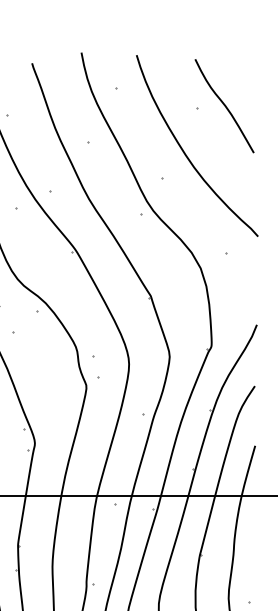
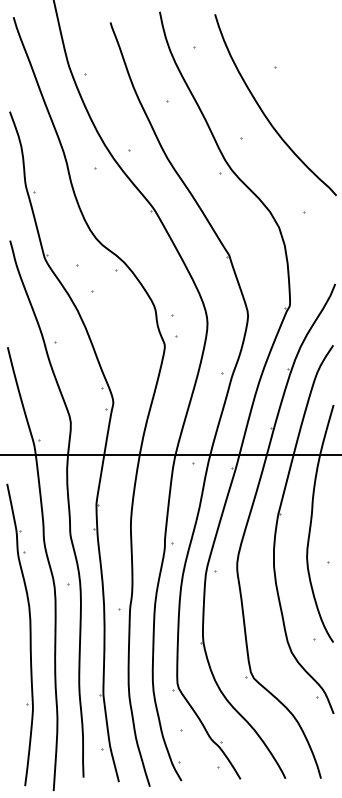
curve: (224, 106) -> (302, 65), removed

